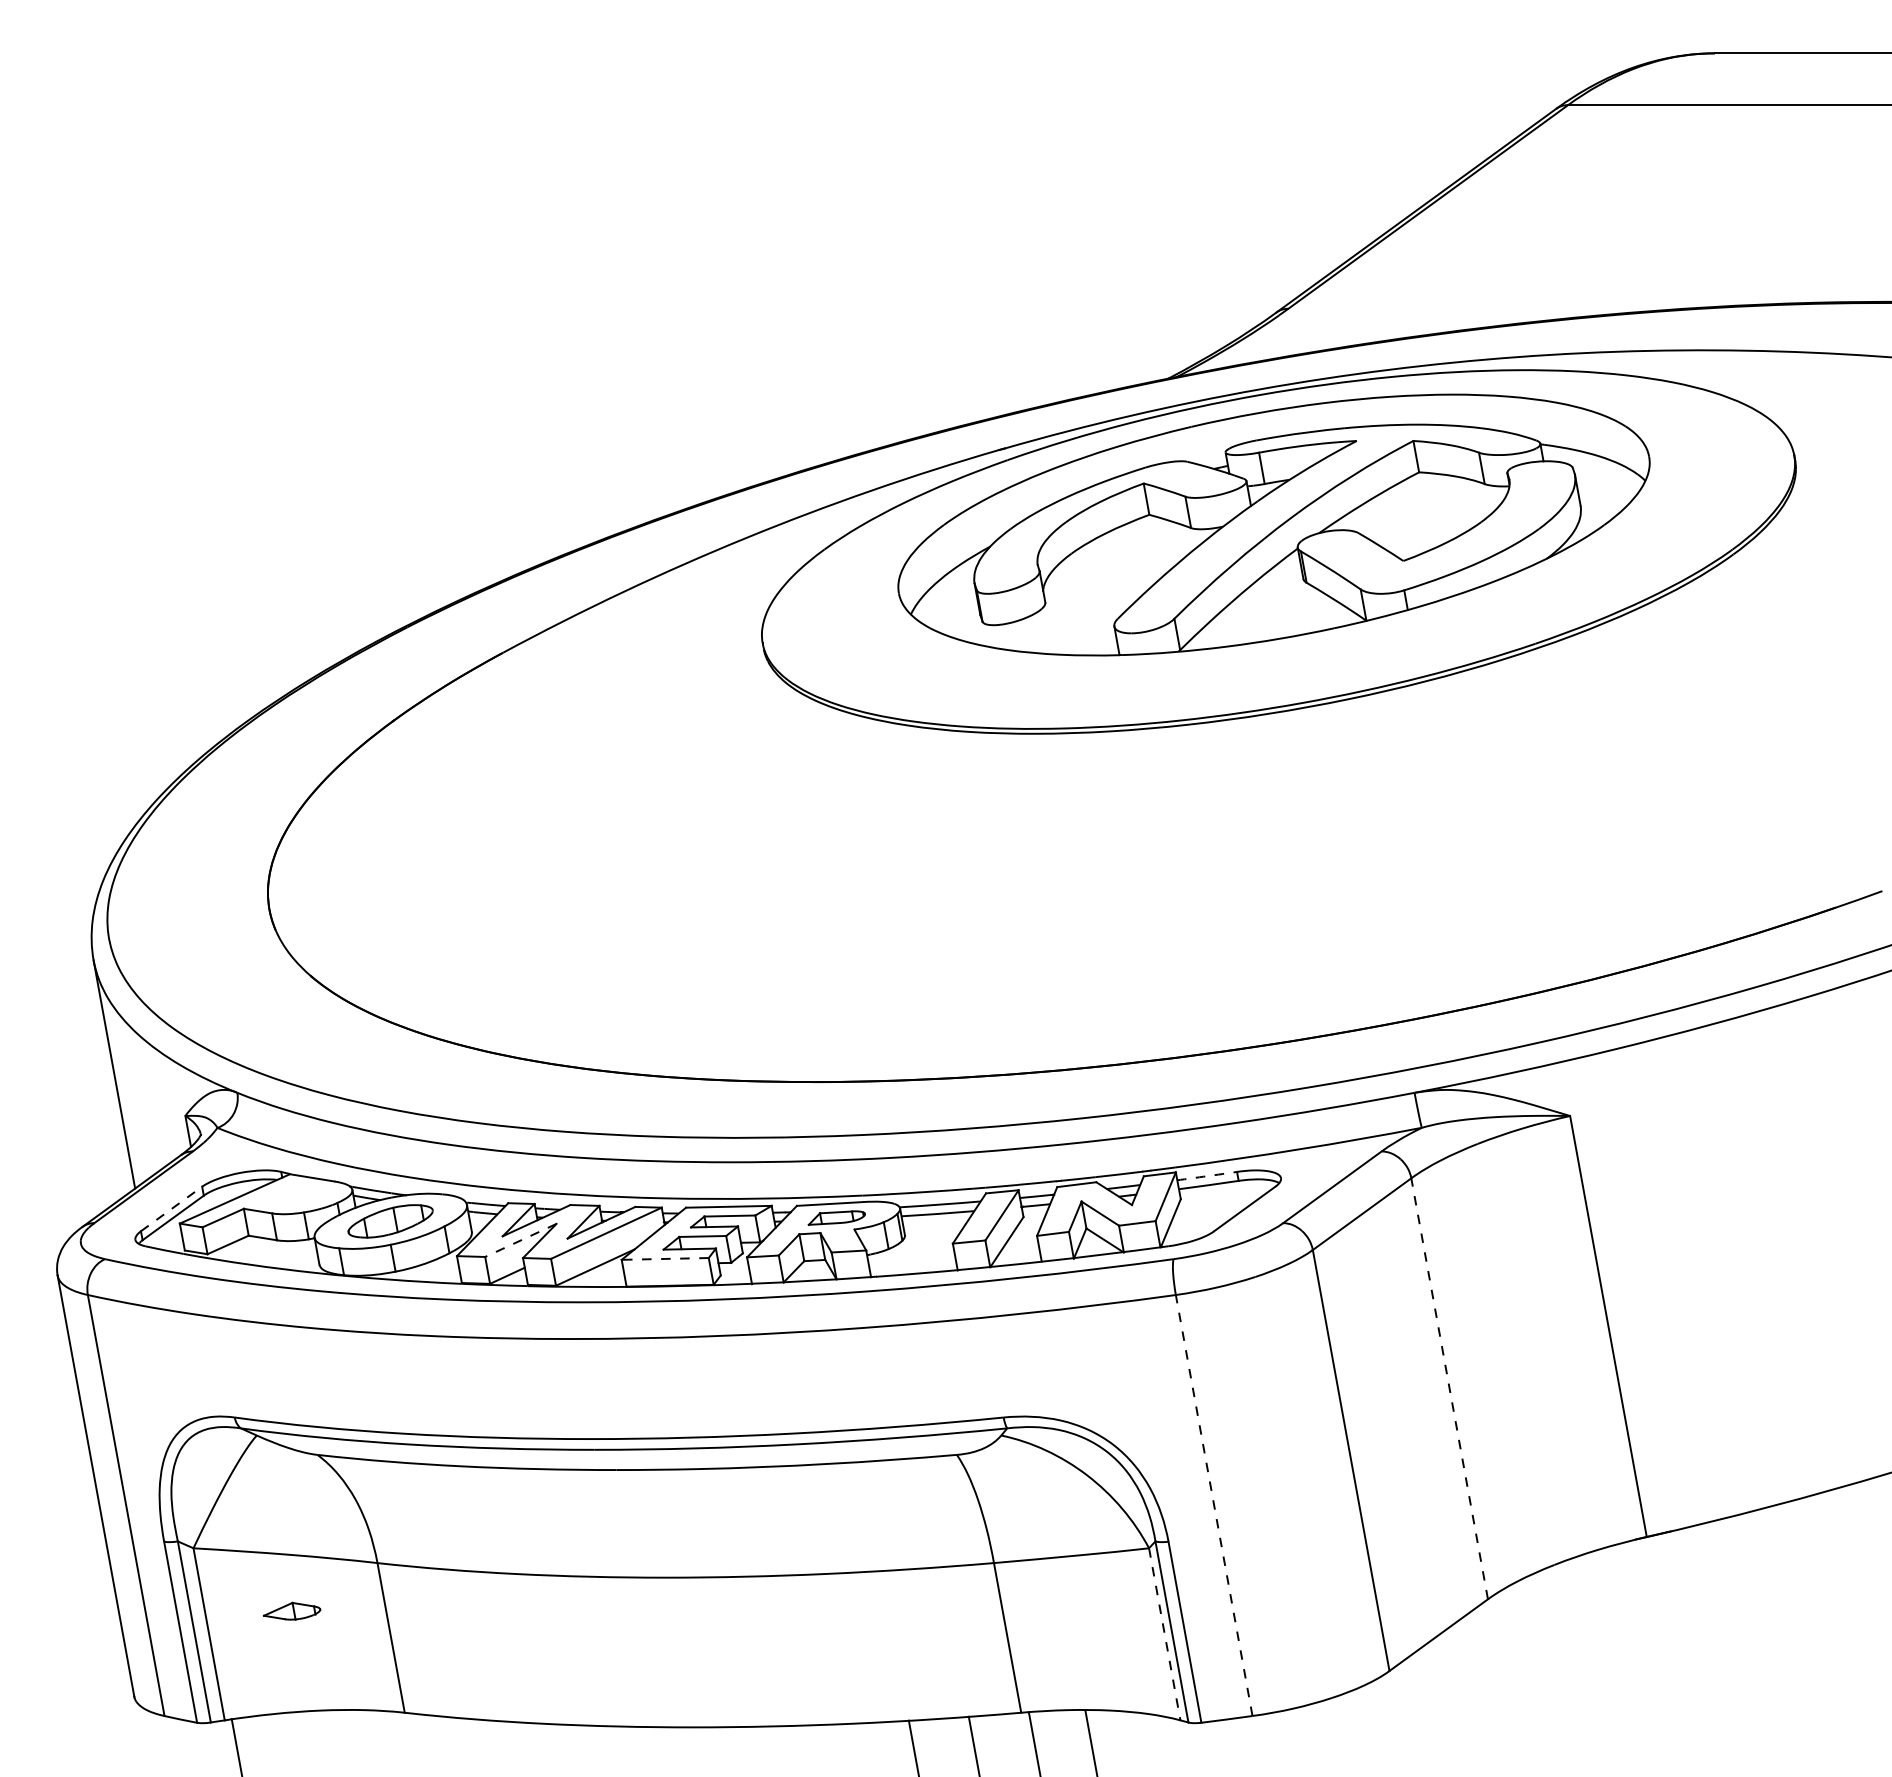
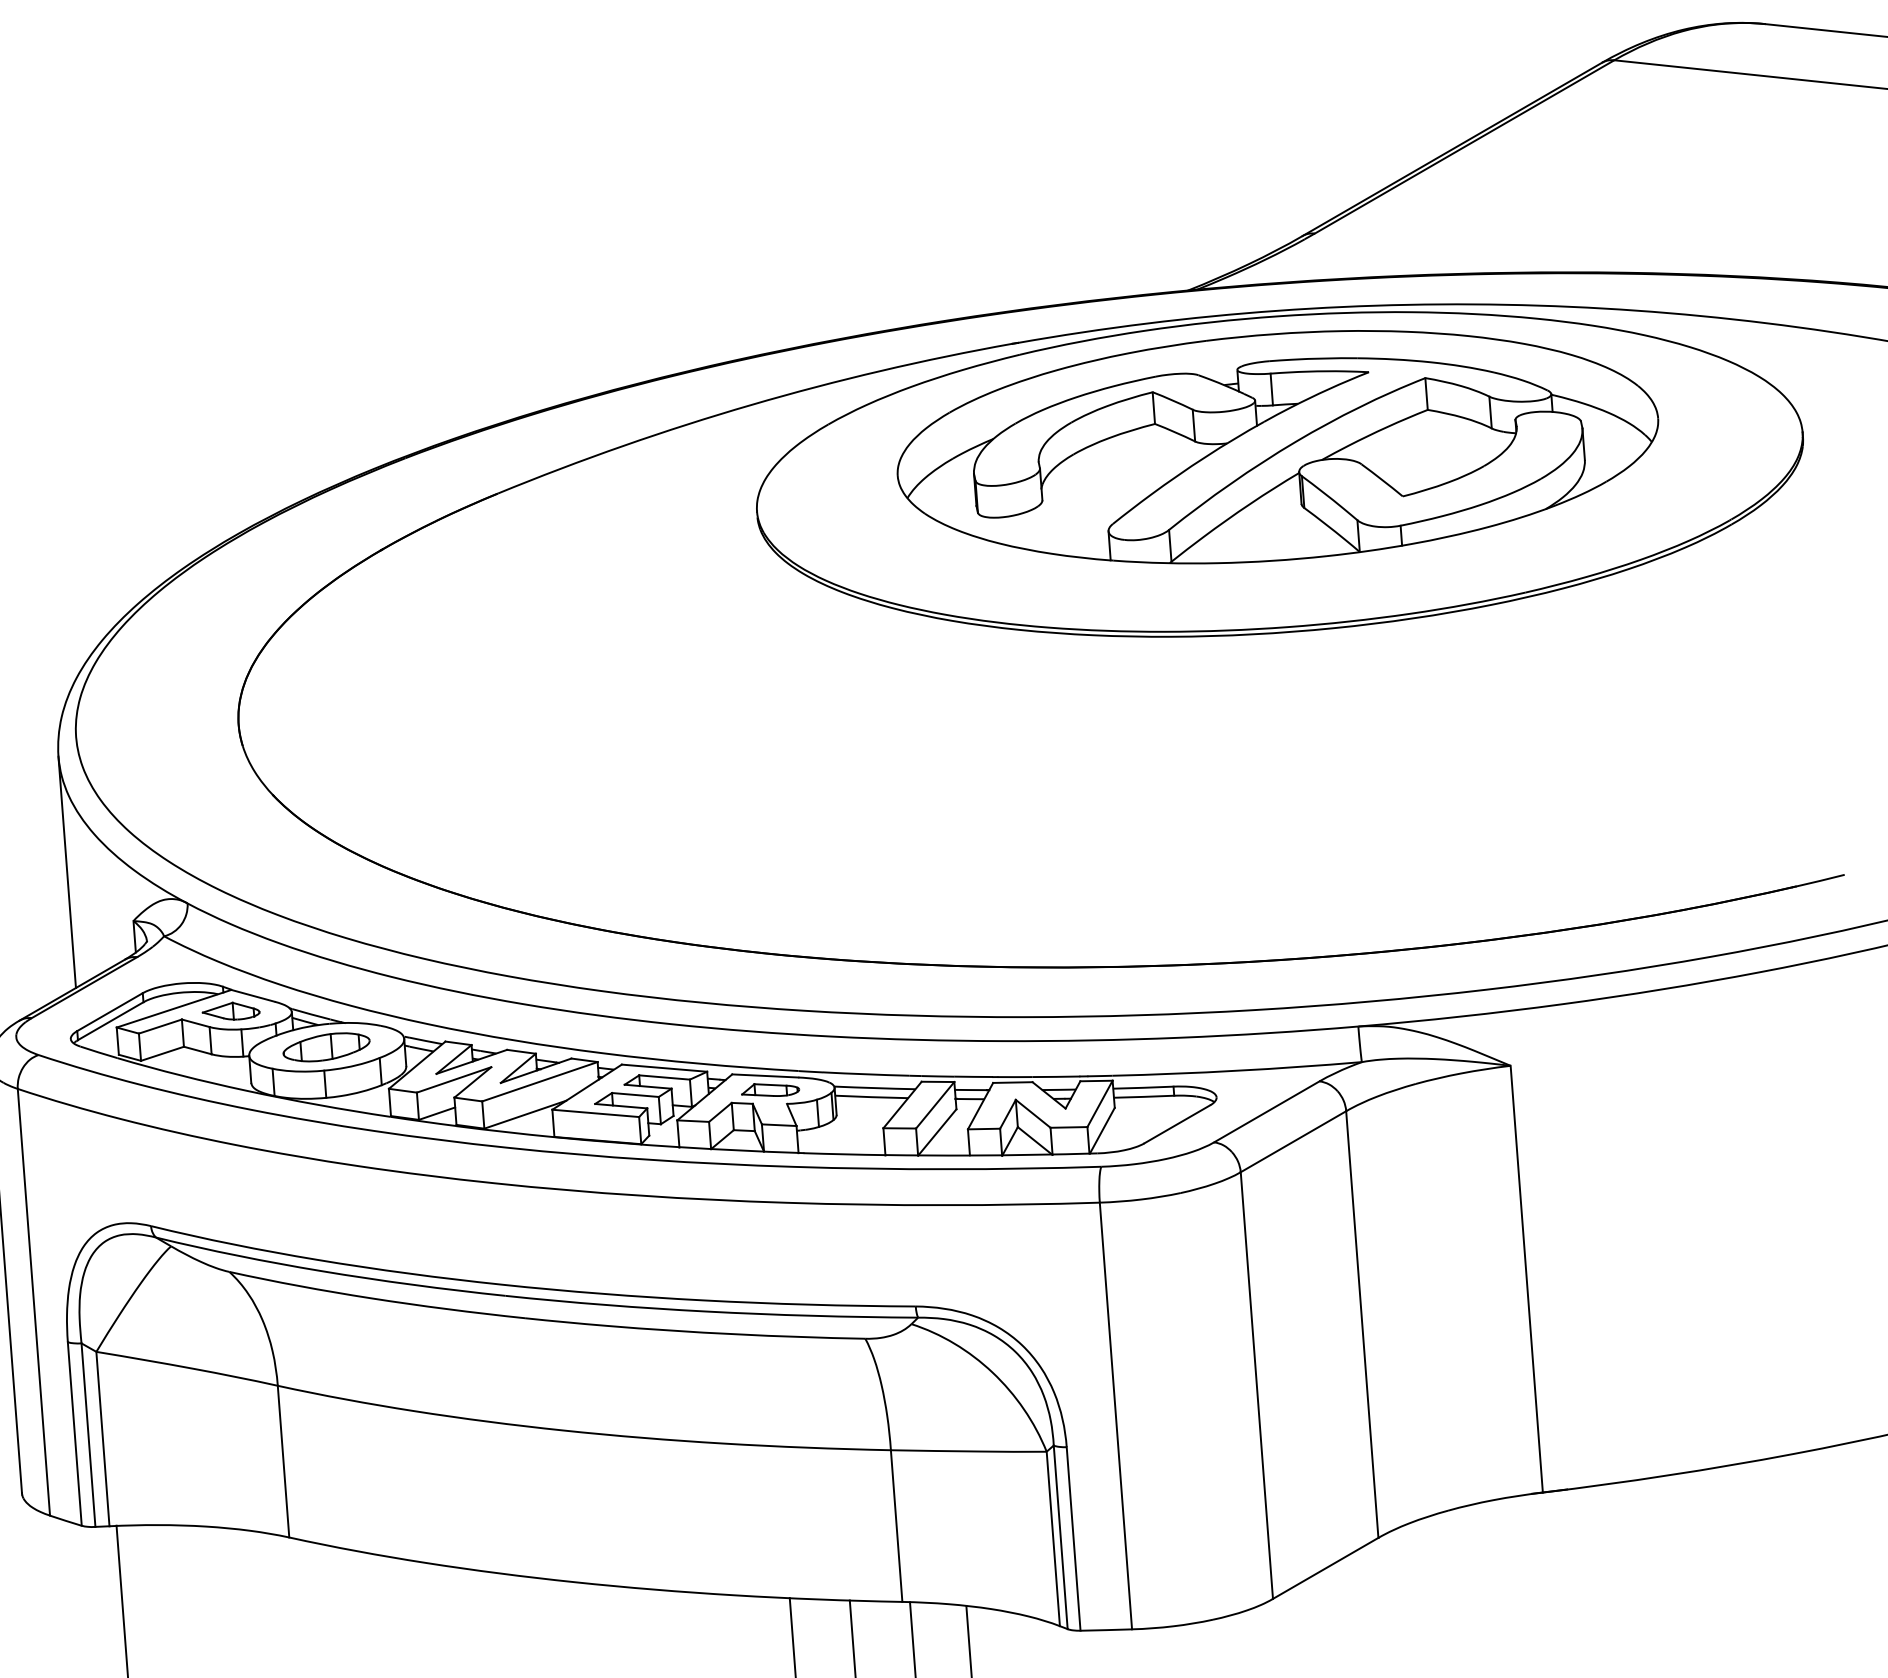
arc: (1207, 1176) -> (1143, 1088), dashed -> solid
line: (171, 1208) -> (110, 1011), dashed -> solid
line: (520, 1240) -> (453, 1079), dashed -> solid
line: (665, 1258) -> (596, 1112), dashed -> solid
line: (1449, 1388) -> (1362, 1324), dashed -> solid
line: (1214, 1505) -> (1116, 1416), dashed -> solid
part: (291, 1610) -> (230, 1010), moved
line: (1164, 1634) -> (1053, 1539), dashed -> solid

